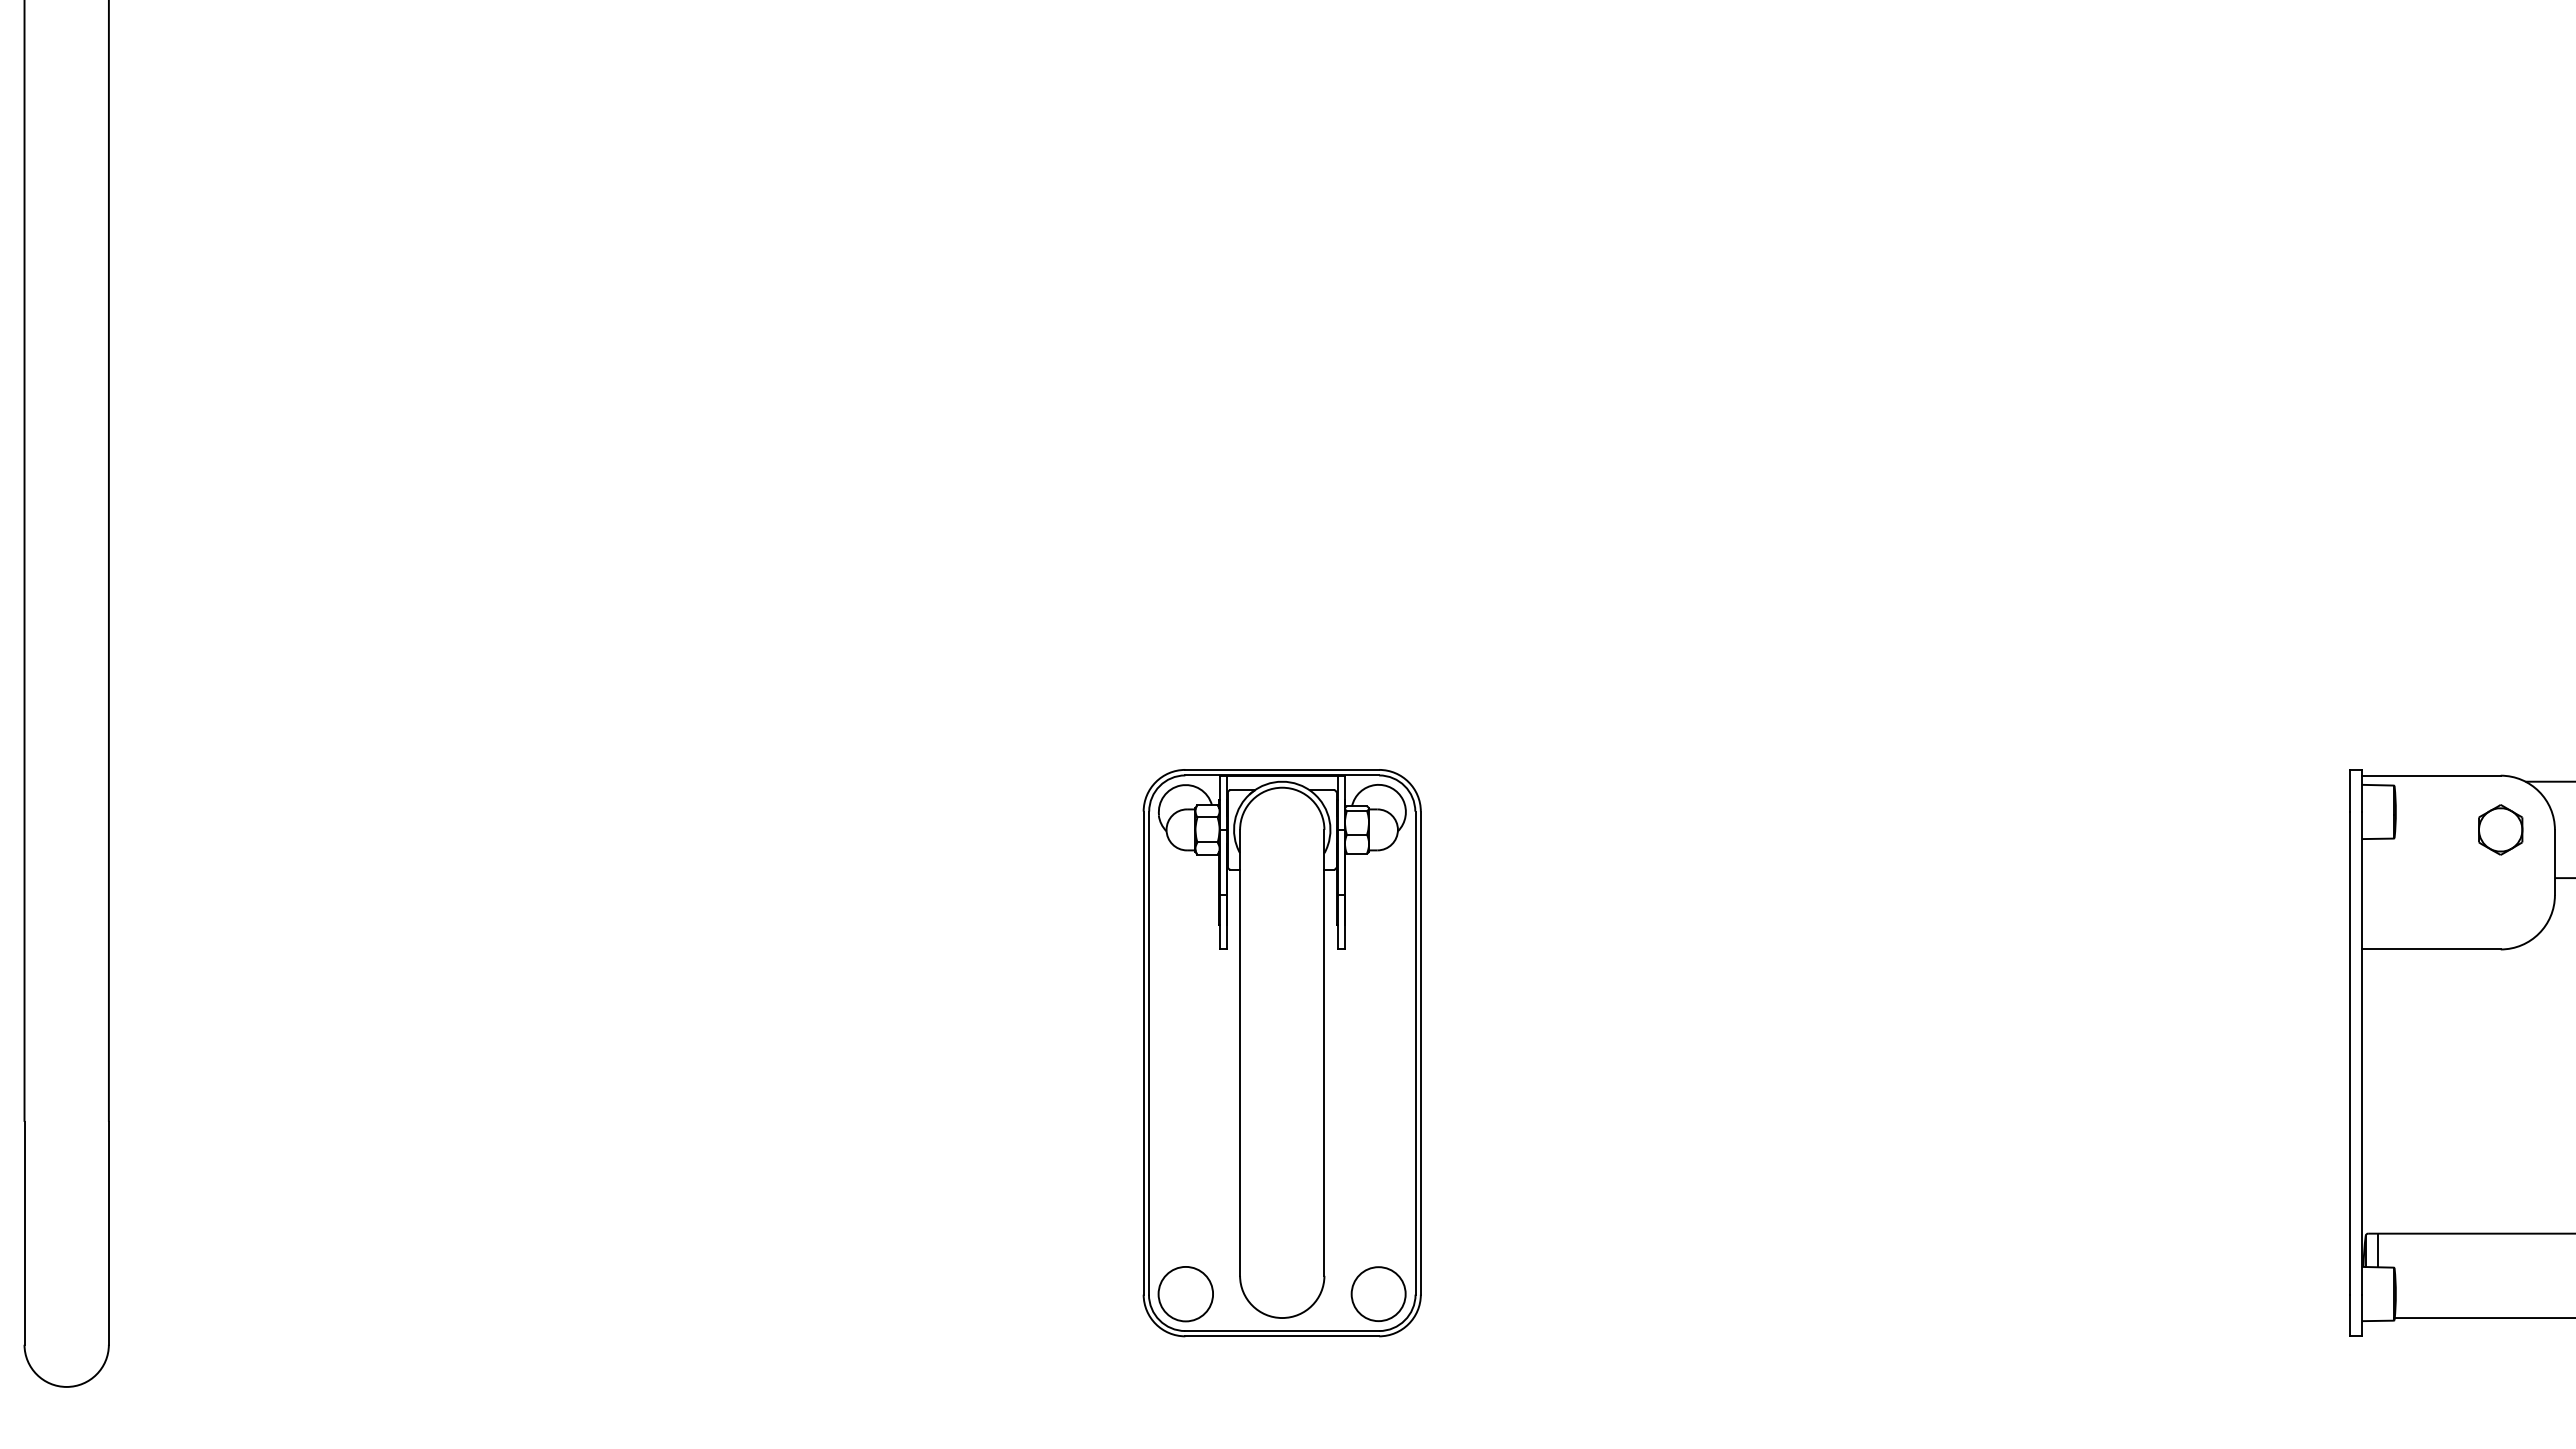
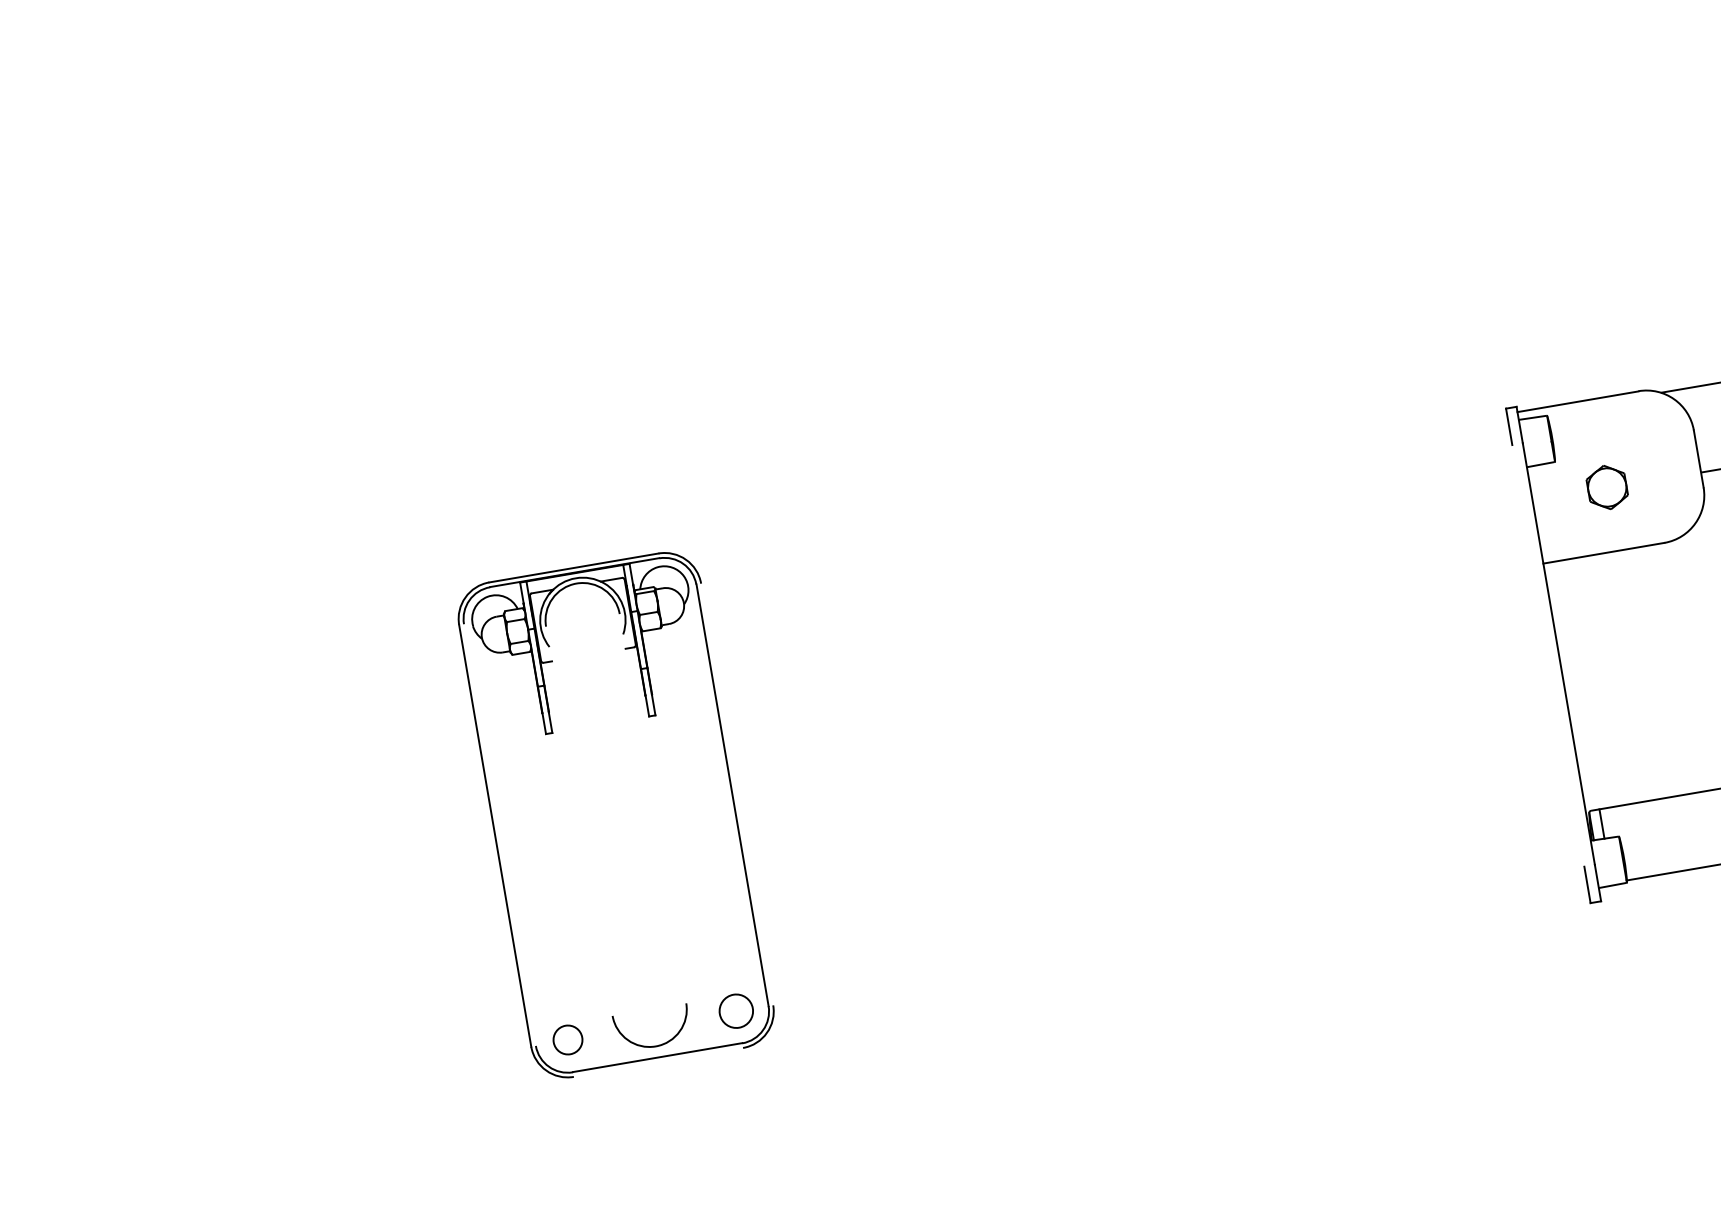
part: (2500, 829) -> (1607, 487), moved
line: (1149, 1052) -> (500, 834), removed
line: (1240, 1052) -> (579, 820), removed
line: (1324, 1052) -> (652, 808), removed
line: (1420, 1052) -> (736, 794), removed
line: (2350, 1052) -> (1548, 655), removed
circle: (1185, 1293) -> (567, 1039), size x0.6
circle: (1378, 1294) -> (736, 1011), size x0.7
line: (1282, 1336) -> (658, 1062), removed

